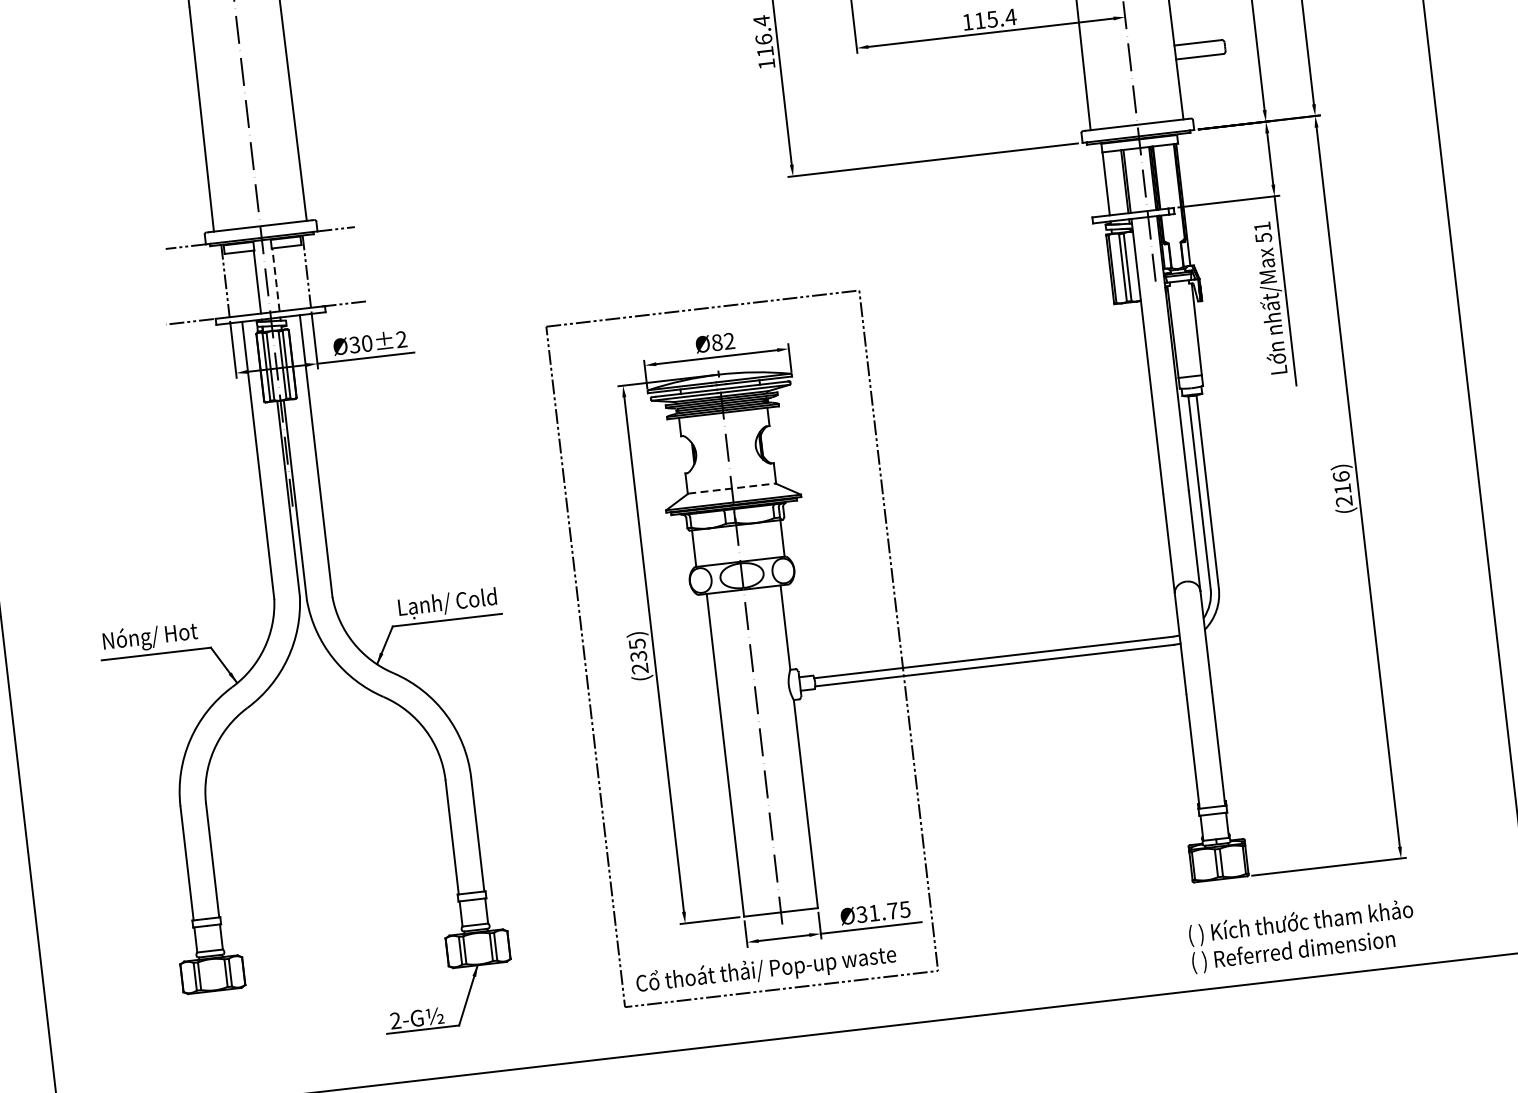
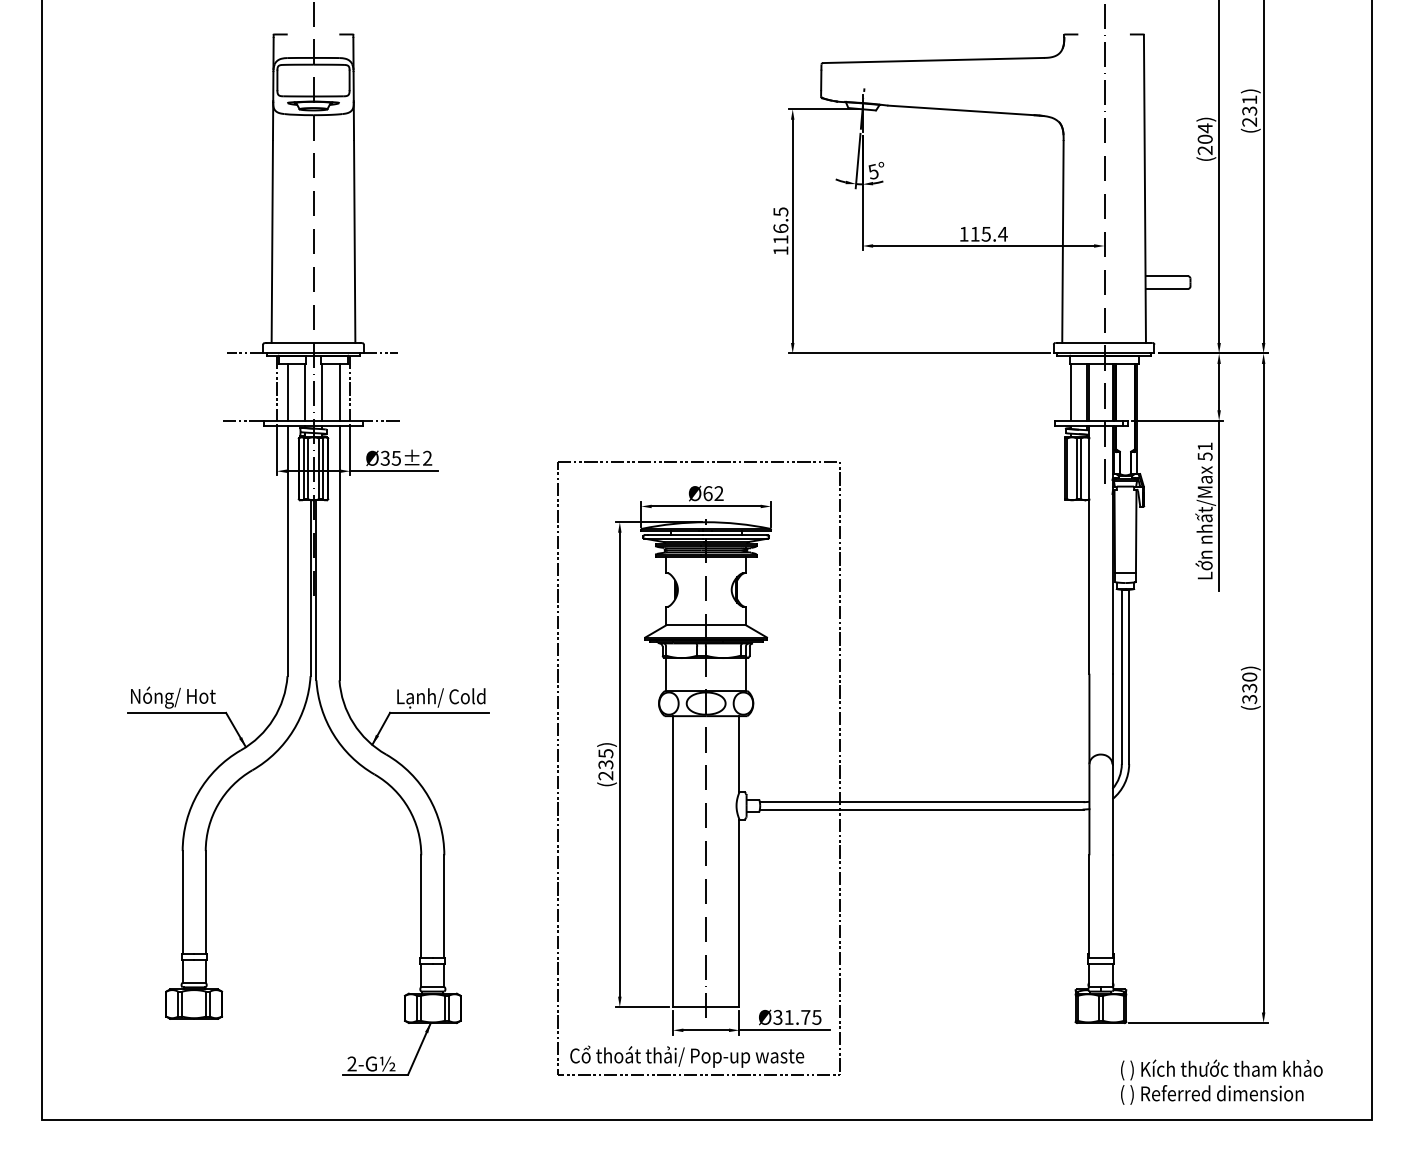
text: (761, 20) -> (780, 211), 116.4 -> 116.5
line: (295, 276) -> (339, 391), added
line: (275, 279) -> (321, 391), dashed -> solid
line: (237, 283) -> (287, 391), added
text: (367, 342) -> (396, 457), Ø30±2 -> Ø35±2
text: (716, 342) -> (707, 493), Ø82 -> Ø62
line: (732, 488) -> (706, 624), dashed -> solid
text: (1342, 489) -> (1249, 688), (216) -> (330)
text: (1302, 935) -> (1221, 1081), moved

